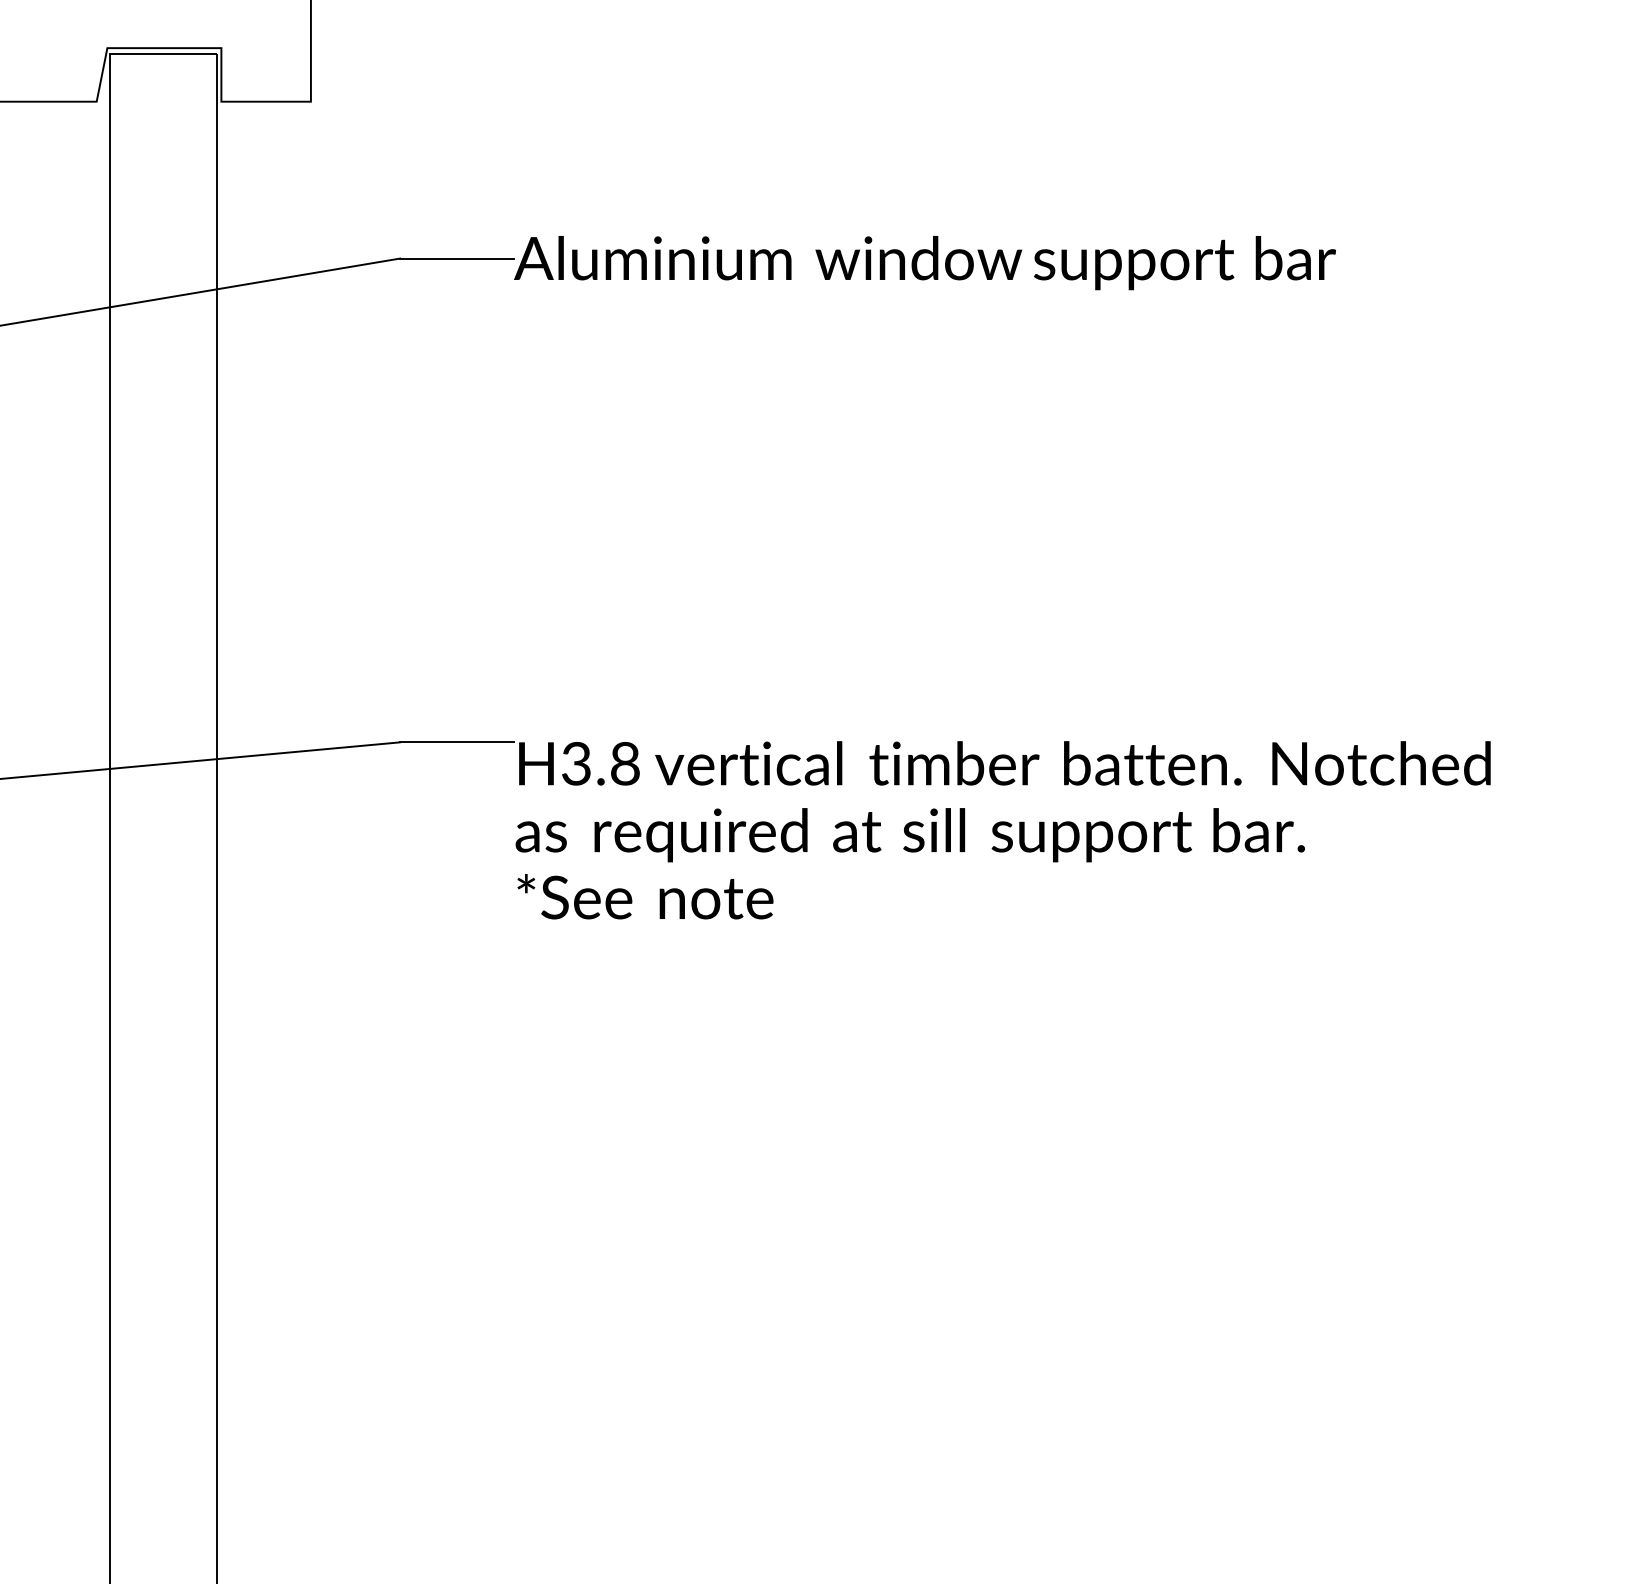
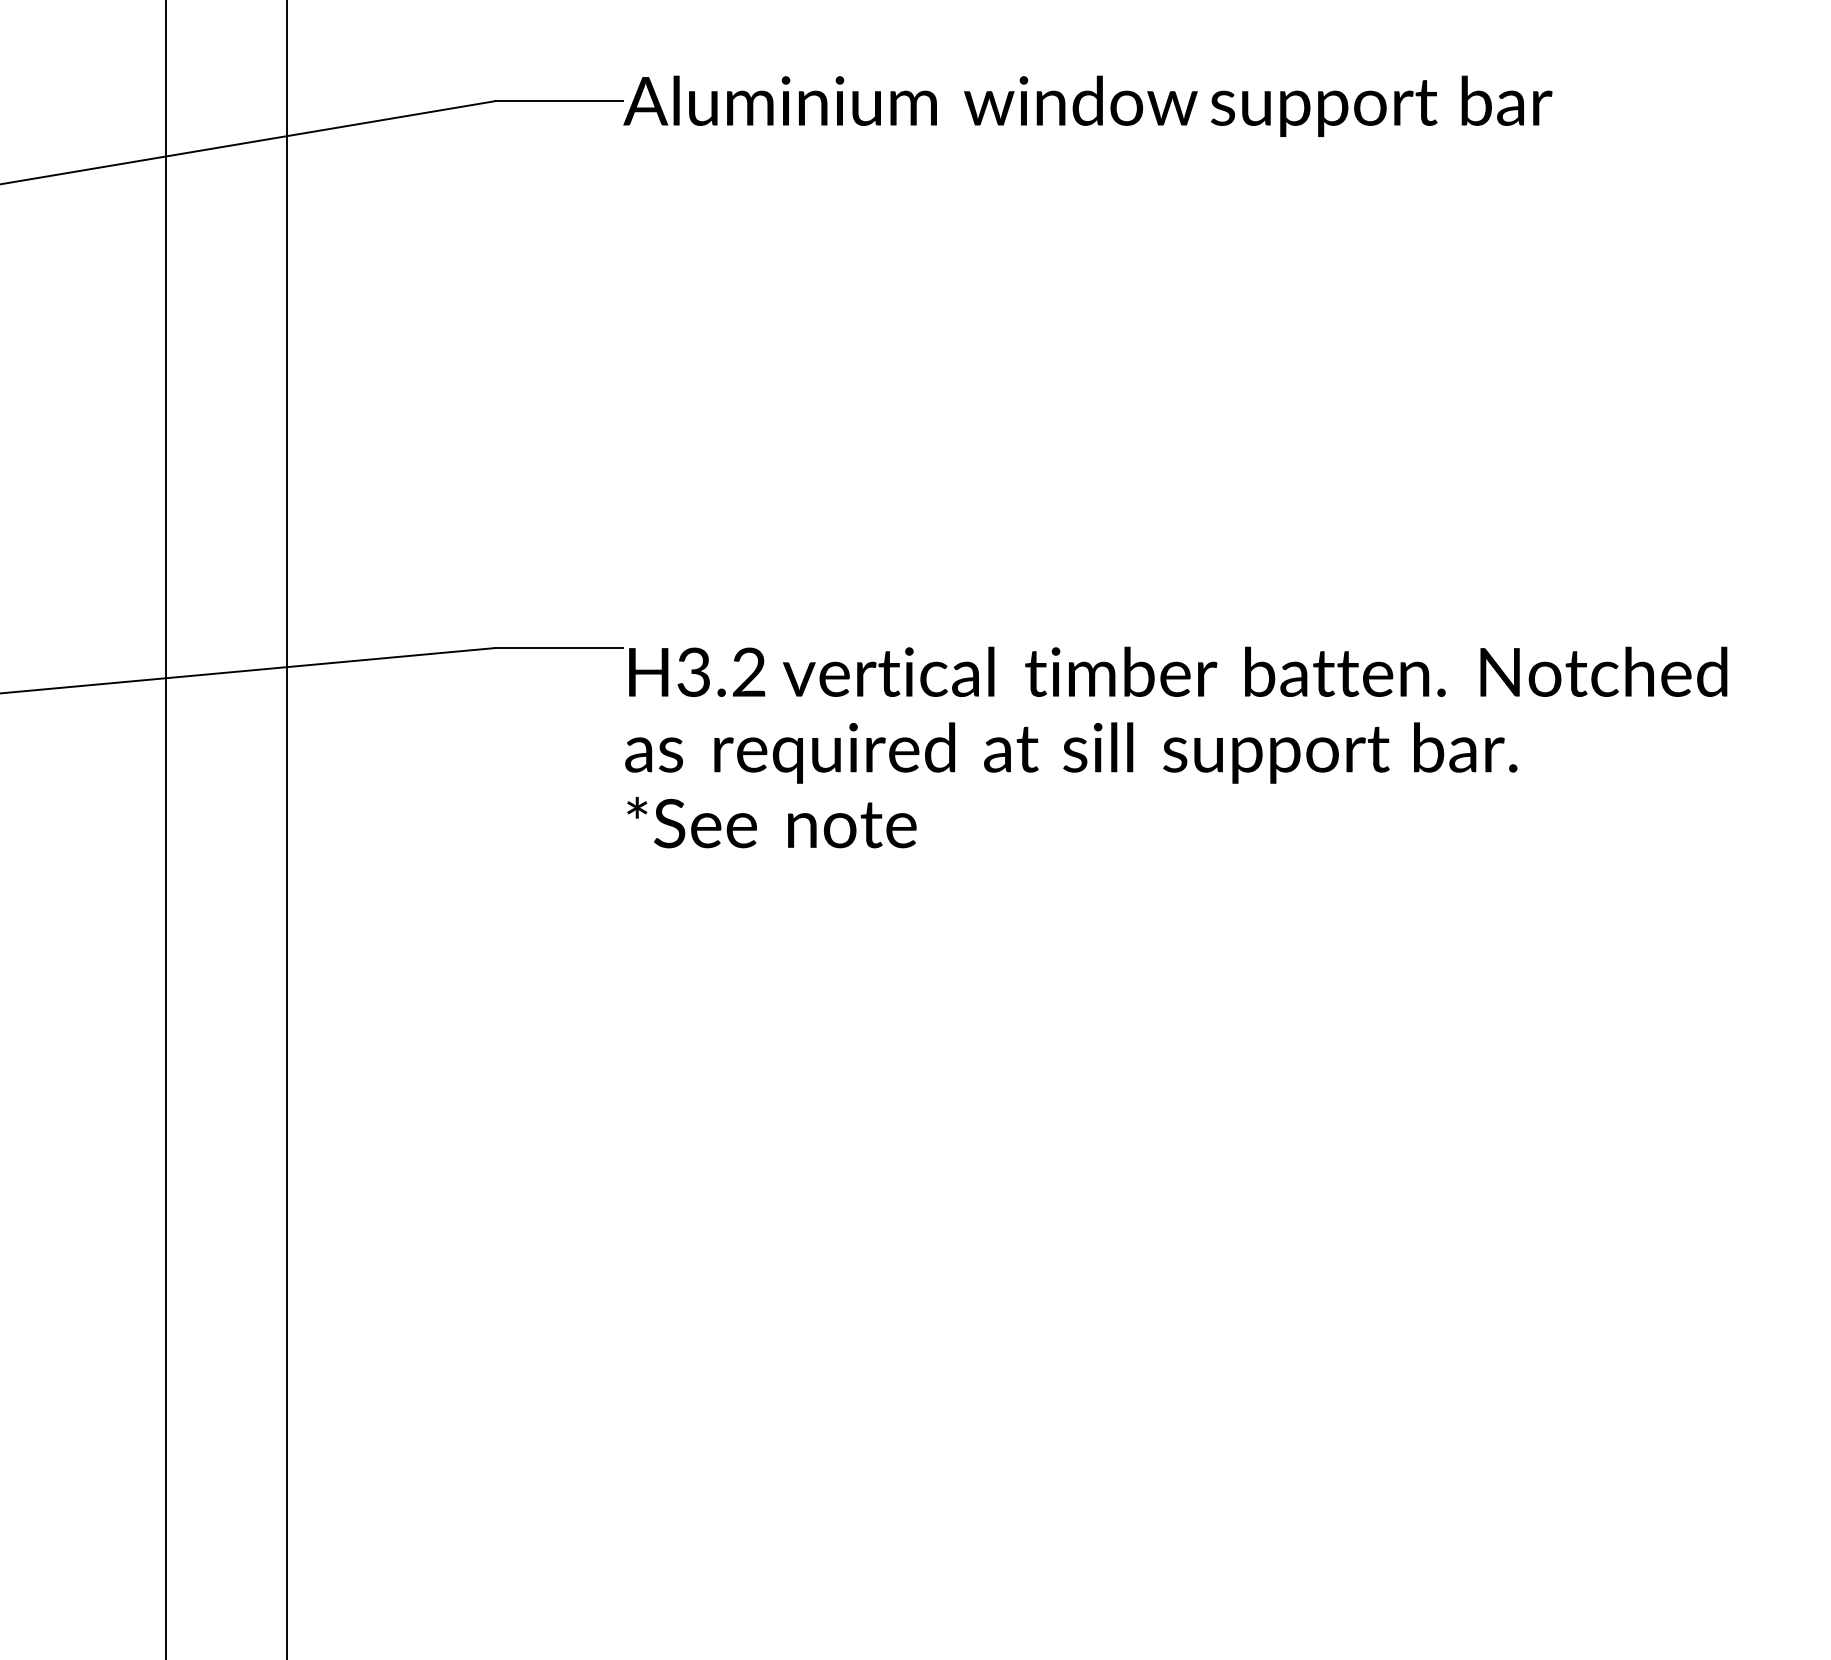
text: (625, 763) -> (749, 672), H3.8 -> H3.2

